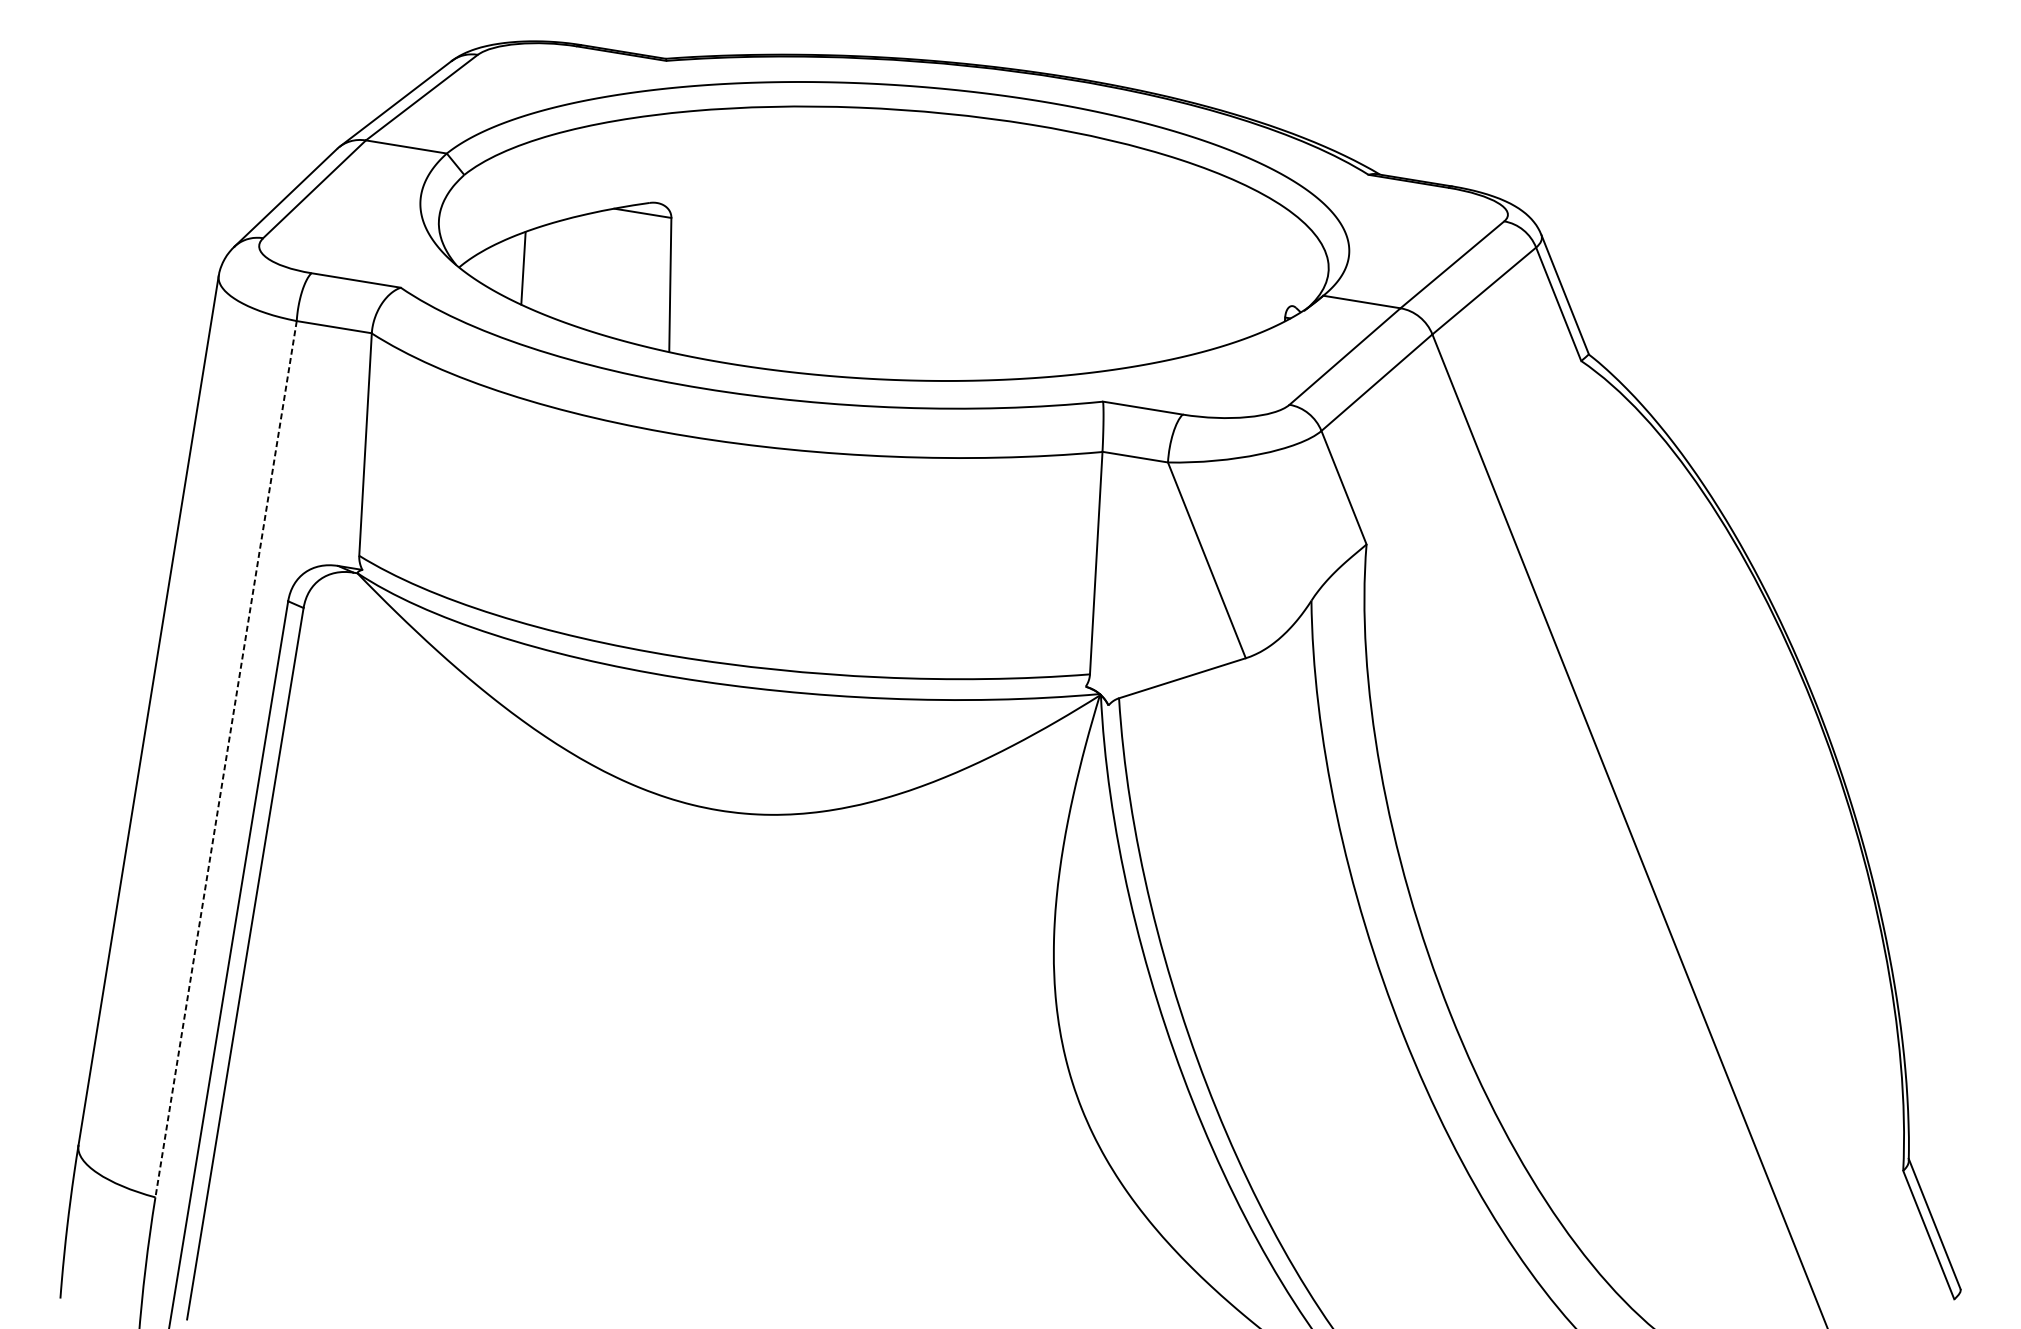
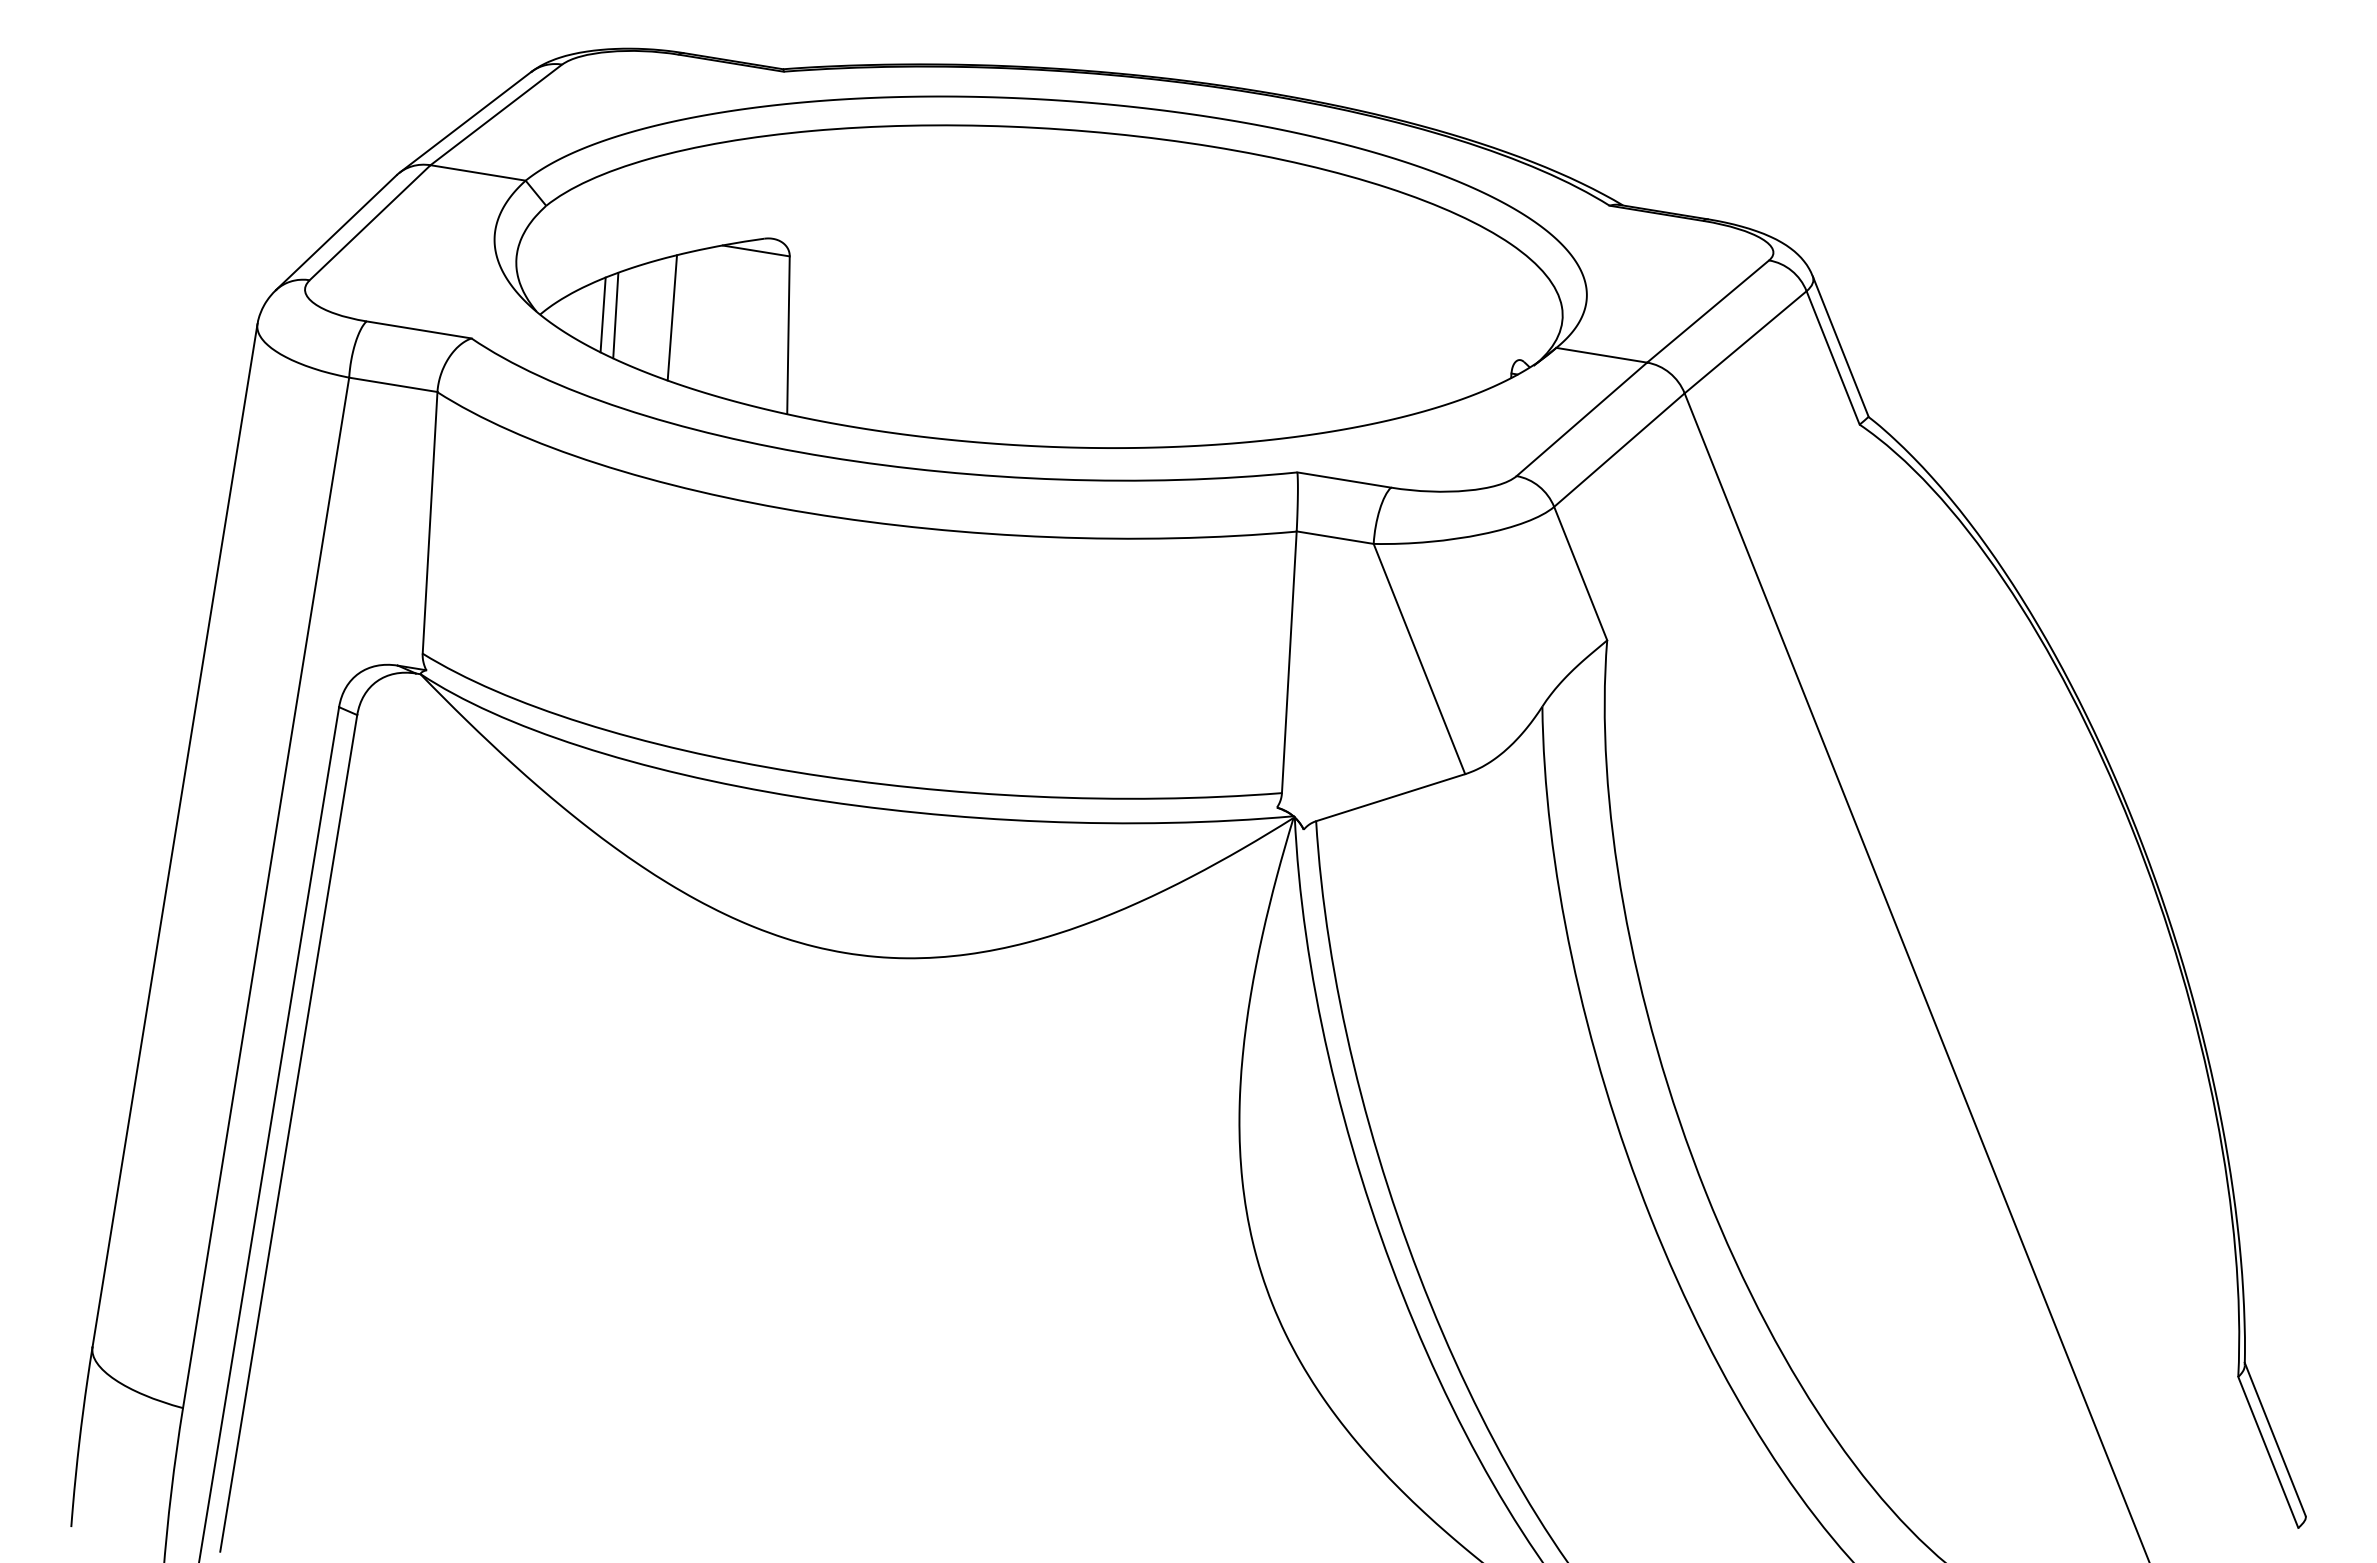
line: (512, 267) -> (602, 314), added
line: (571, 269) -> (672, 317), added
line: (226, 758) -> (266, 892), dashed -> solid

